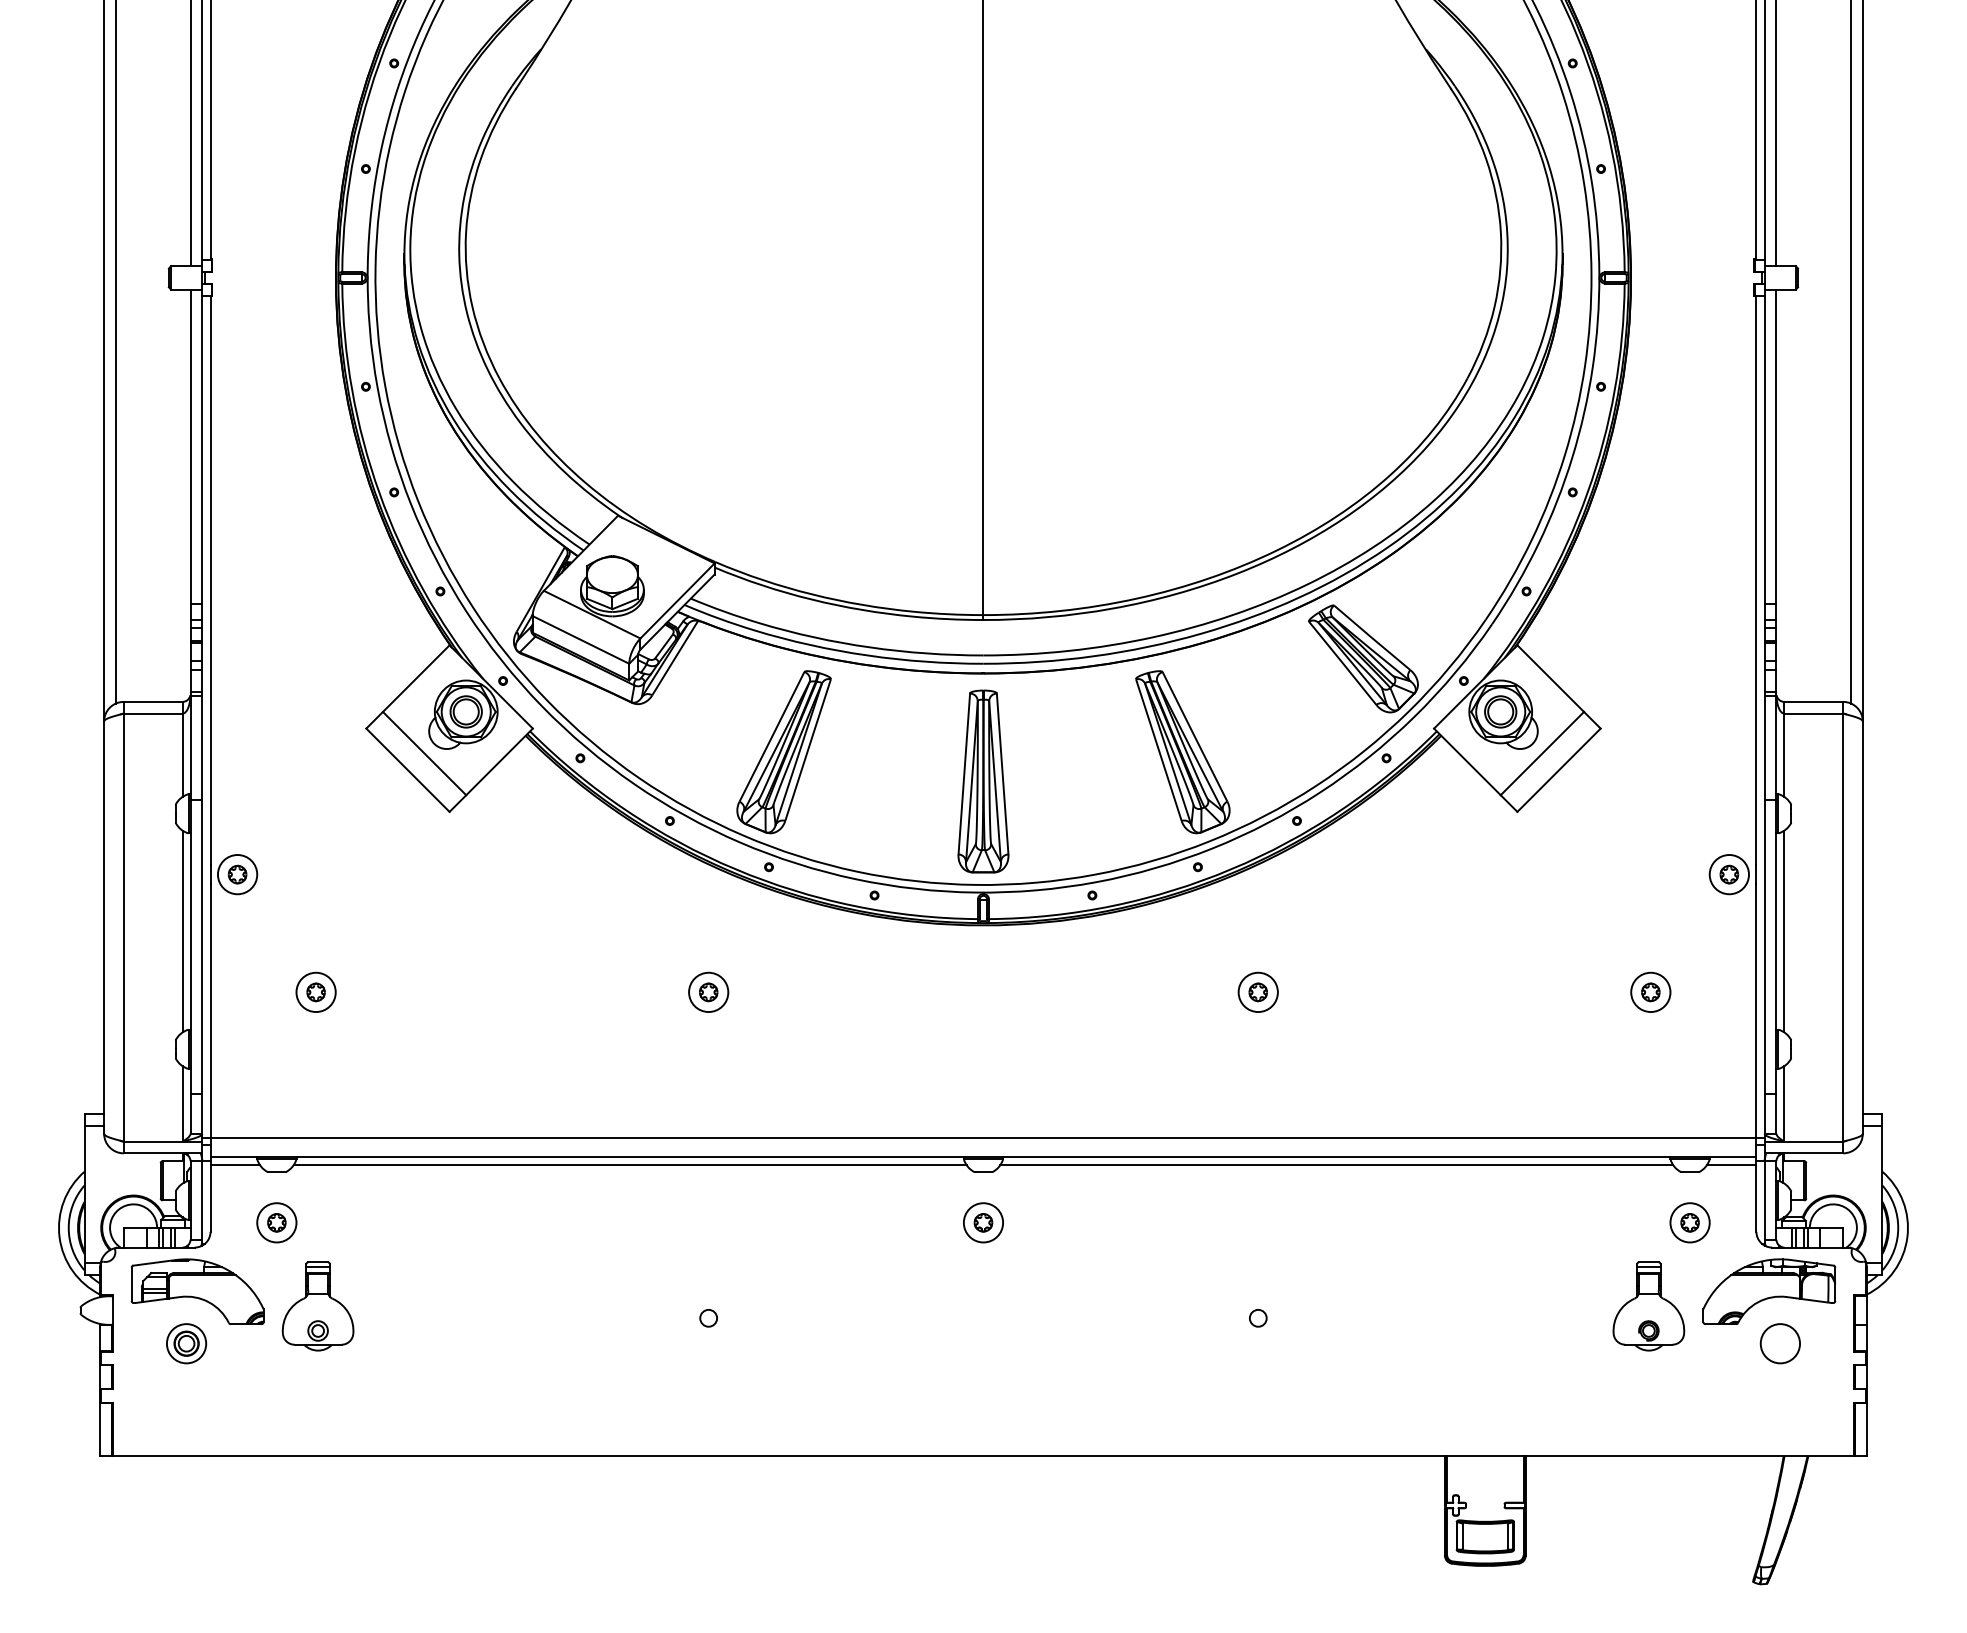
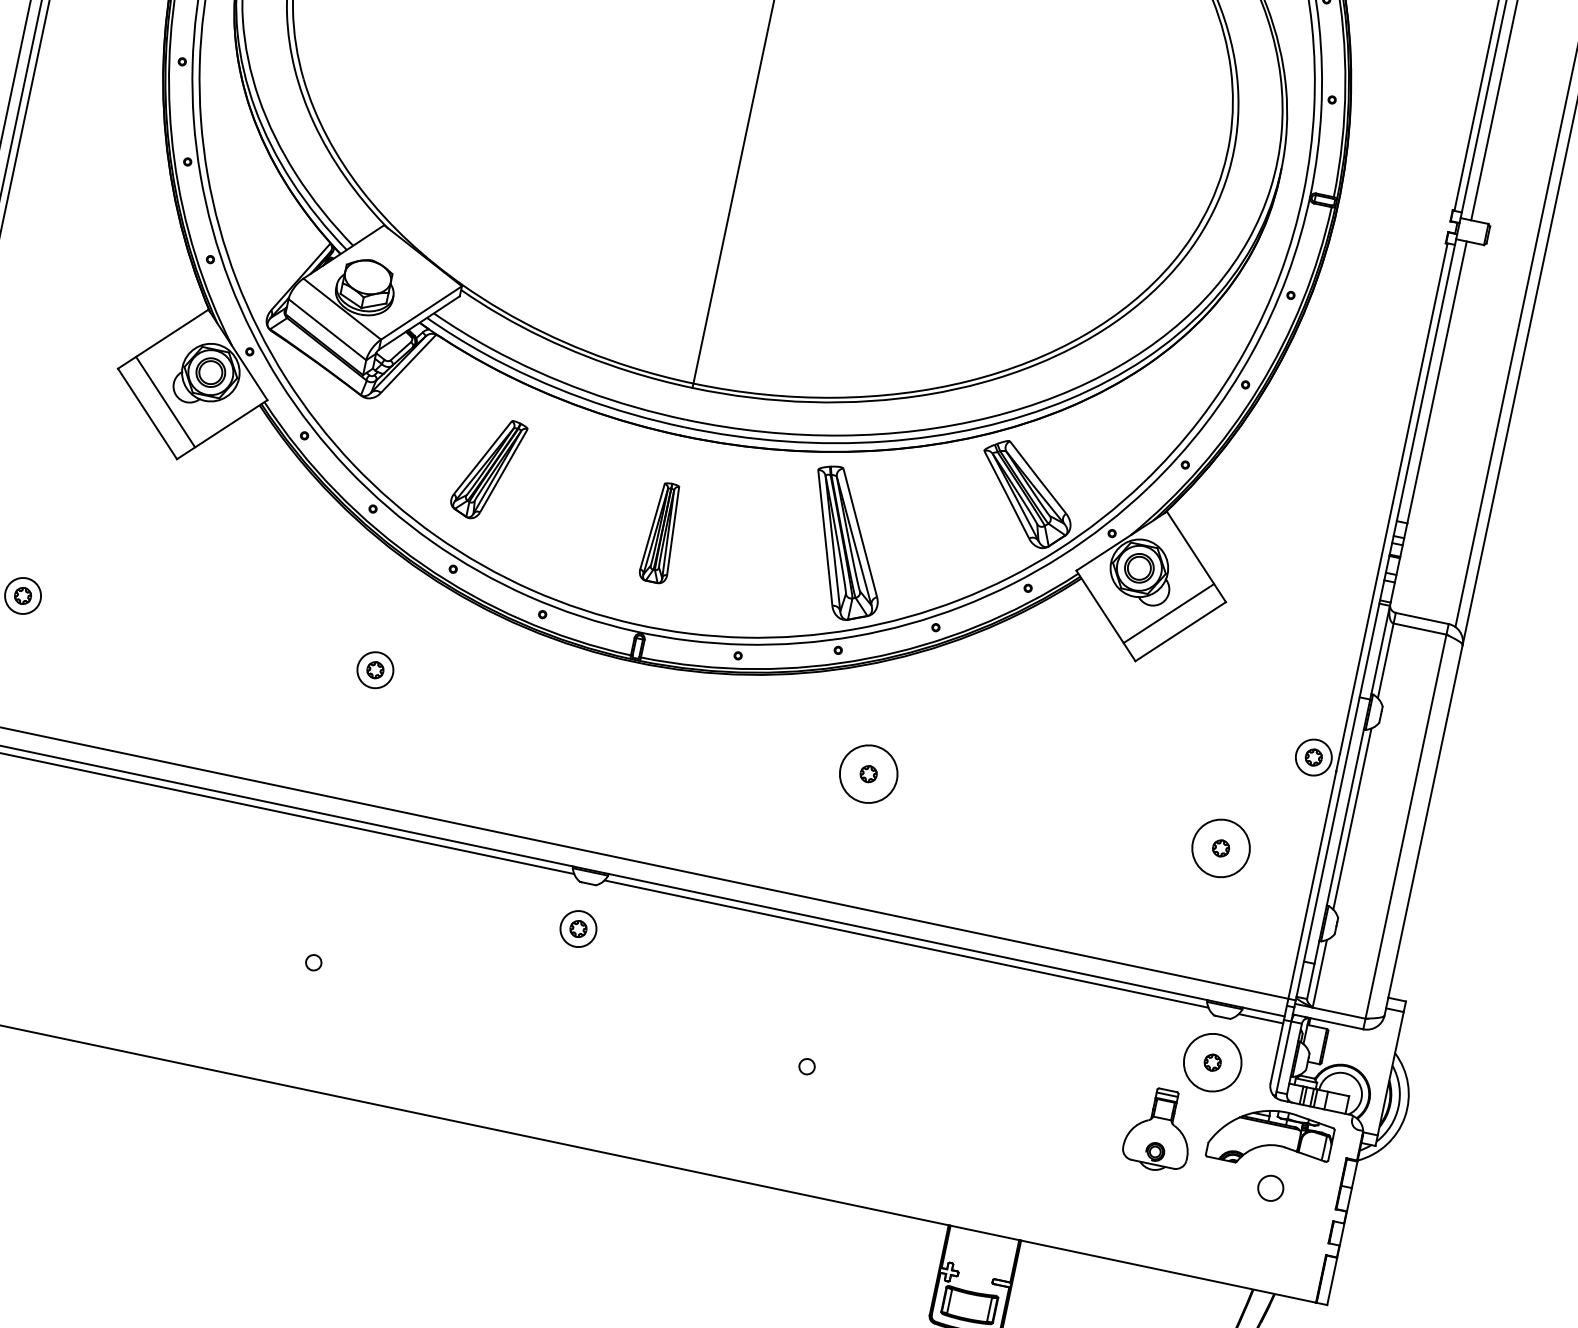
part: (783, 752) -> (487, 469), size x0.7
part: (983, 781) -> (661, 532), size x0.6
circle: (1257, 992) -> (868, 774), size x1.6
circle: (1650, 992) -> (1220, 848), size x1.6
circle: (1689, 1222) -> (1212, 1062), size x1.6
circle: (1779, 1343) -> (1270, 1187), size x0.7

